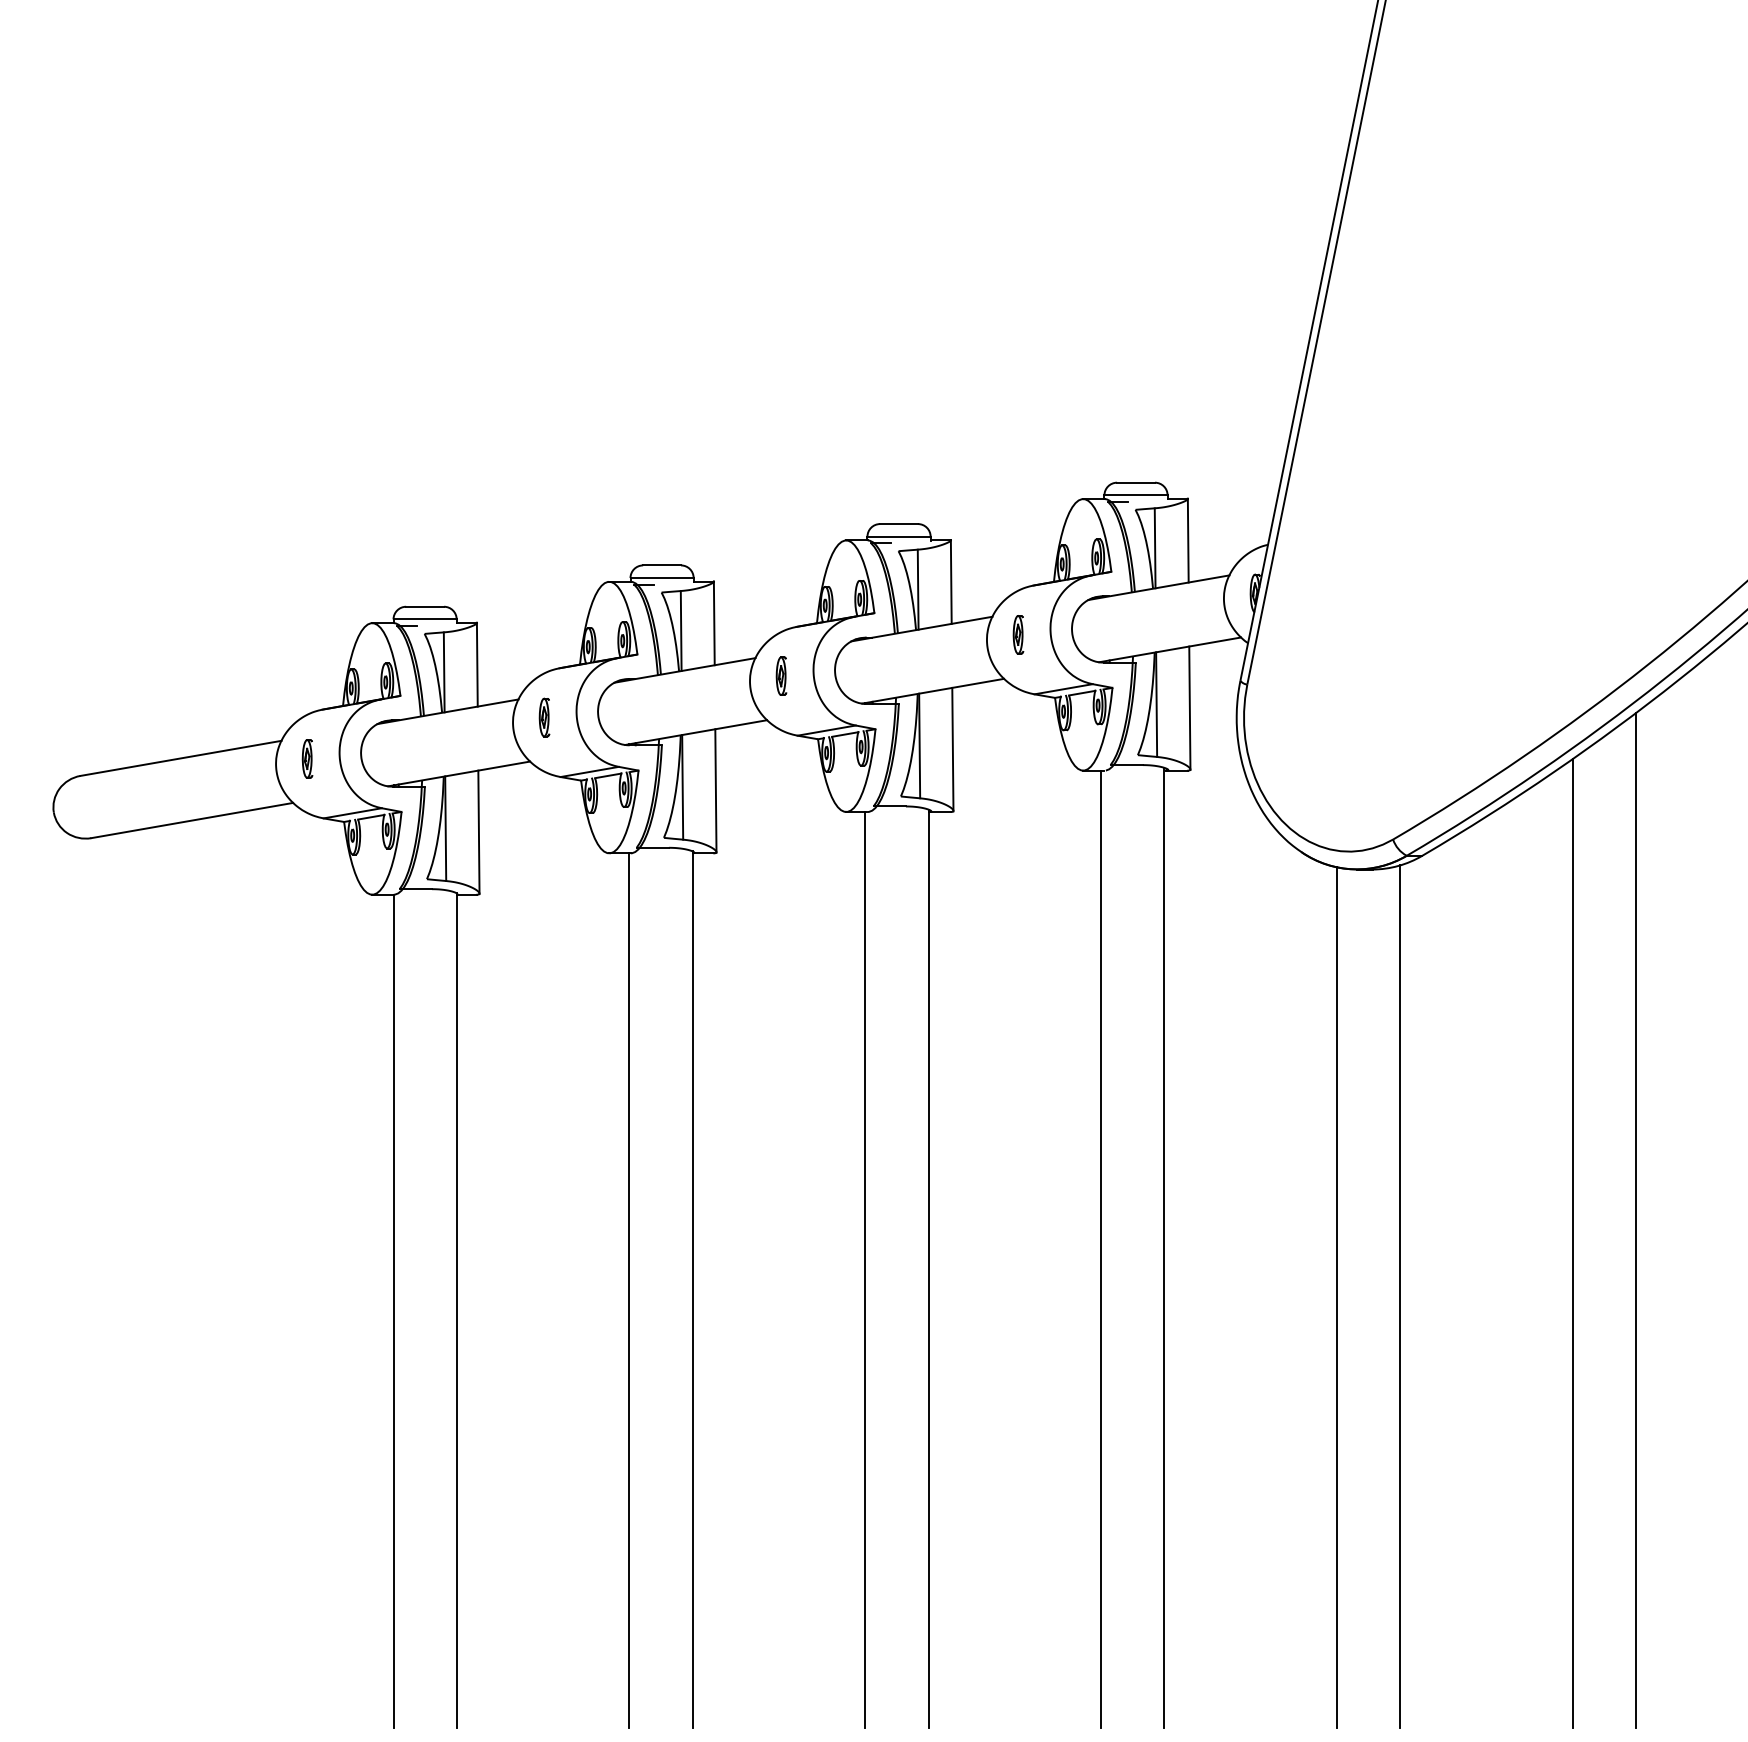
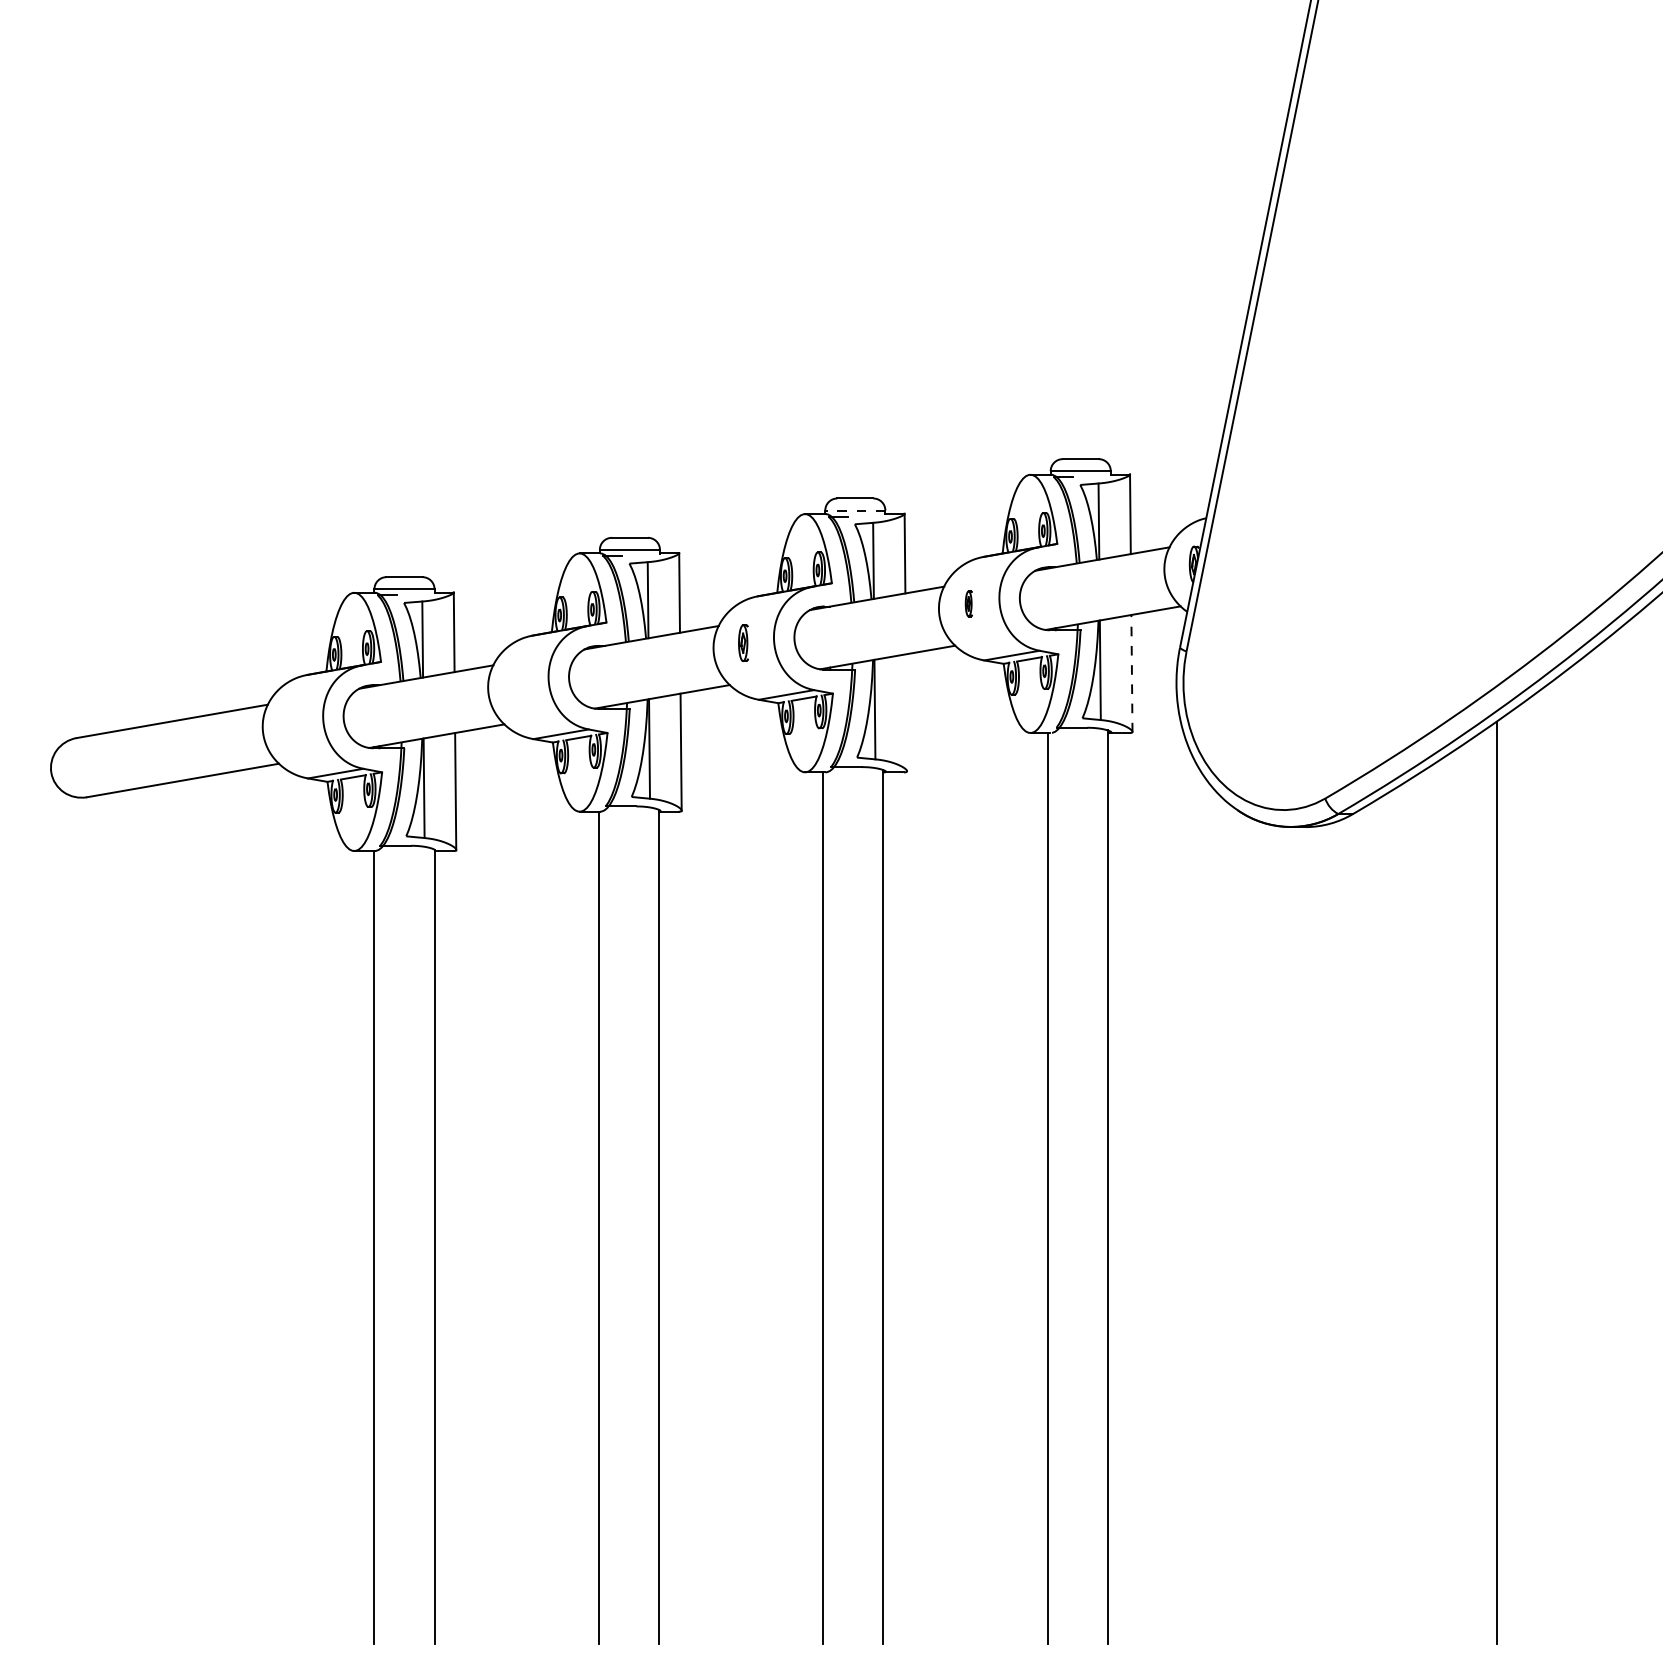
line: (899, 536) -> (855, 510), solid -> dashed
part: (1018, 634) -> (968, 603), size x0.7
line: (1189, 708) -> (1131, 673), solid -> dashed
part: (544, 717) -> (518, 682), removed
line: (952, 749) -> (906, 712), removed
part: (307, 758) -> (292, 721), removed
line: (1636, 1220) -> (1556, 1160), removed
line: (1400, 1296) -> (1332, 1233), removed
line: (1337, 1297) -> (1272, 1234), removed

